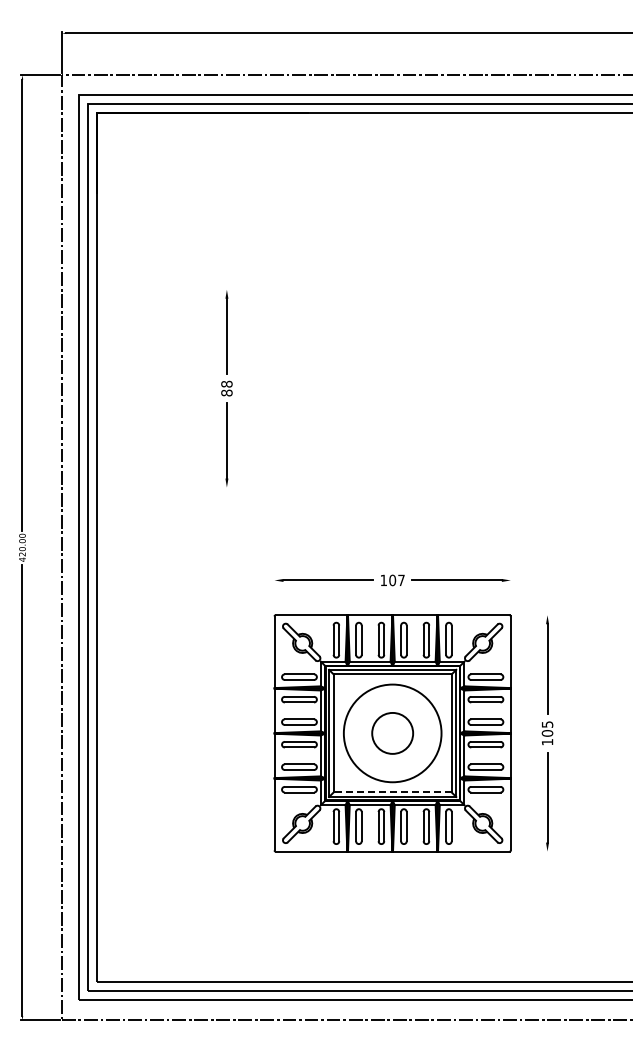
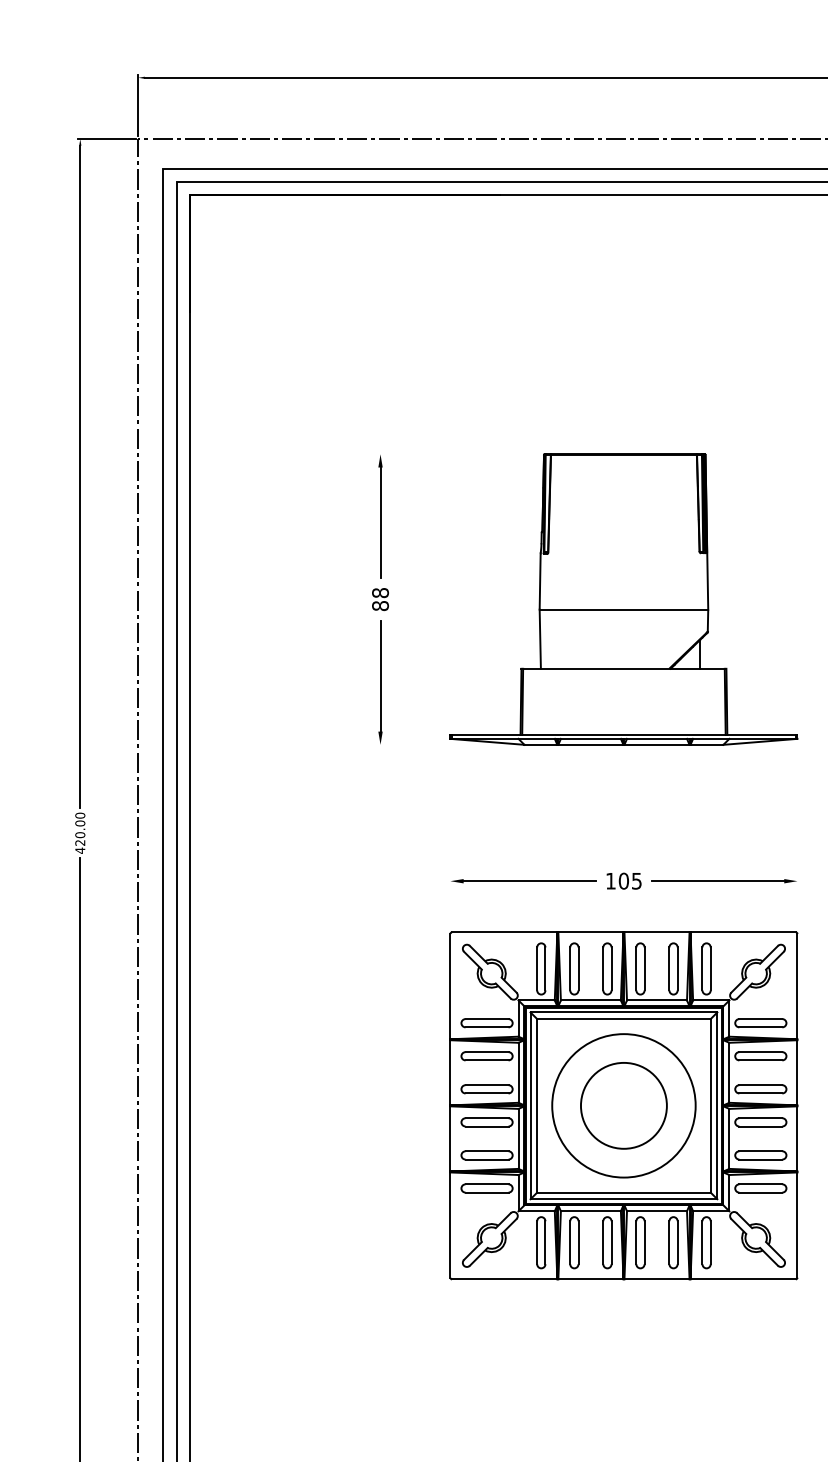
part: (392, 388) -> (623, 599), added
text: (401, 580) -> (636, 881), 107 -> 105
circle: (392, 733) -> (623, 1105), size x1.43
line: (392, 792) -> (623, 1192), dashed -> solid

